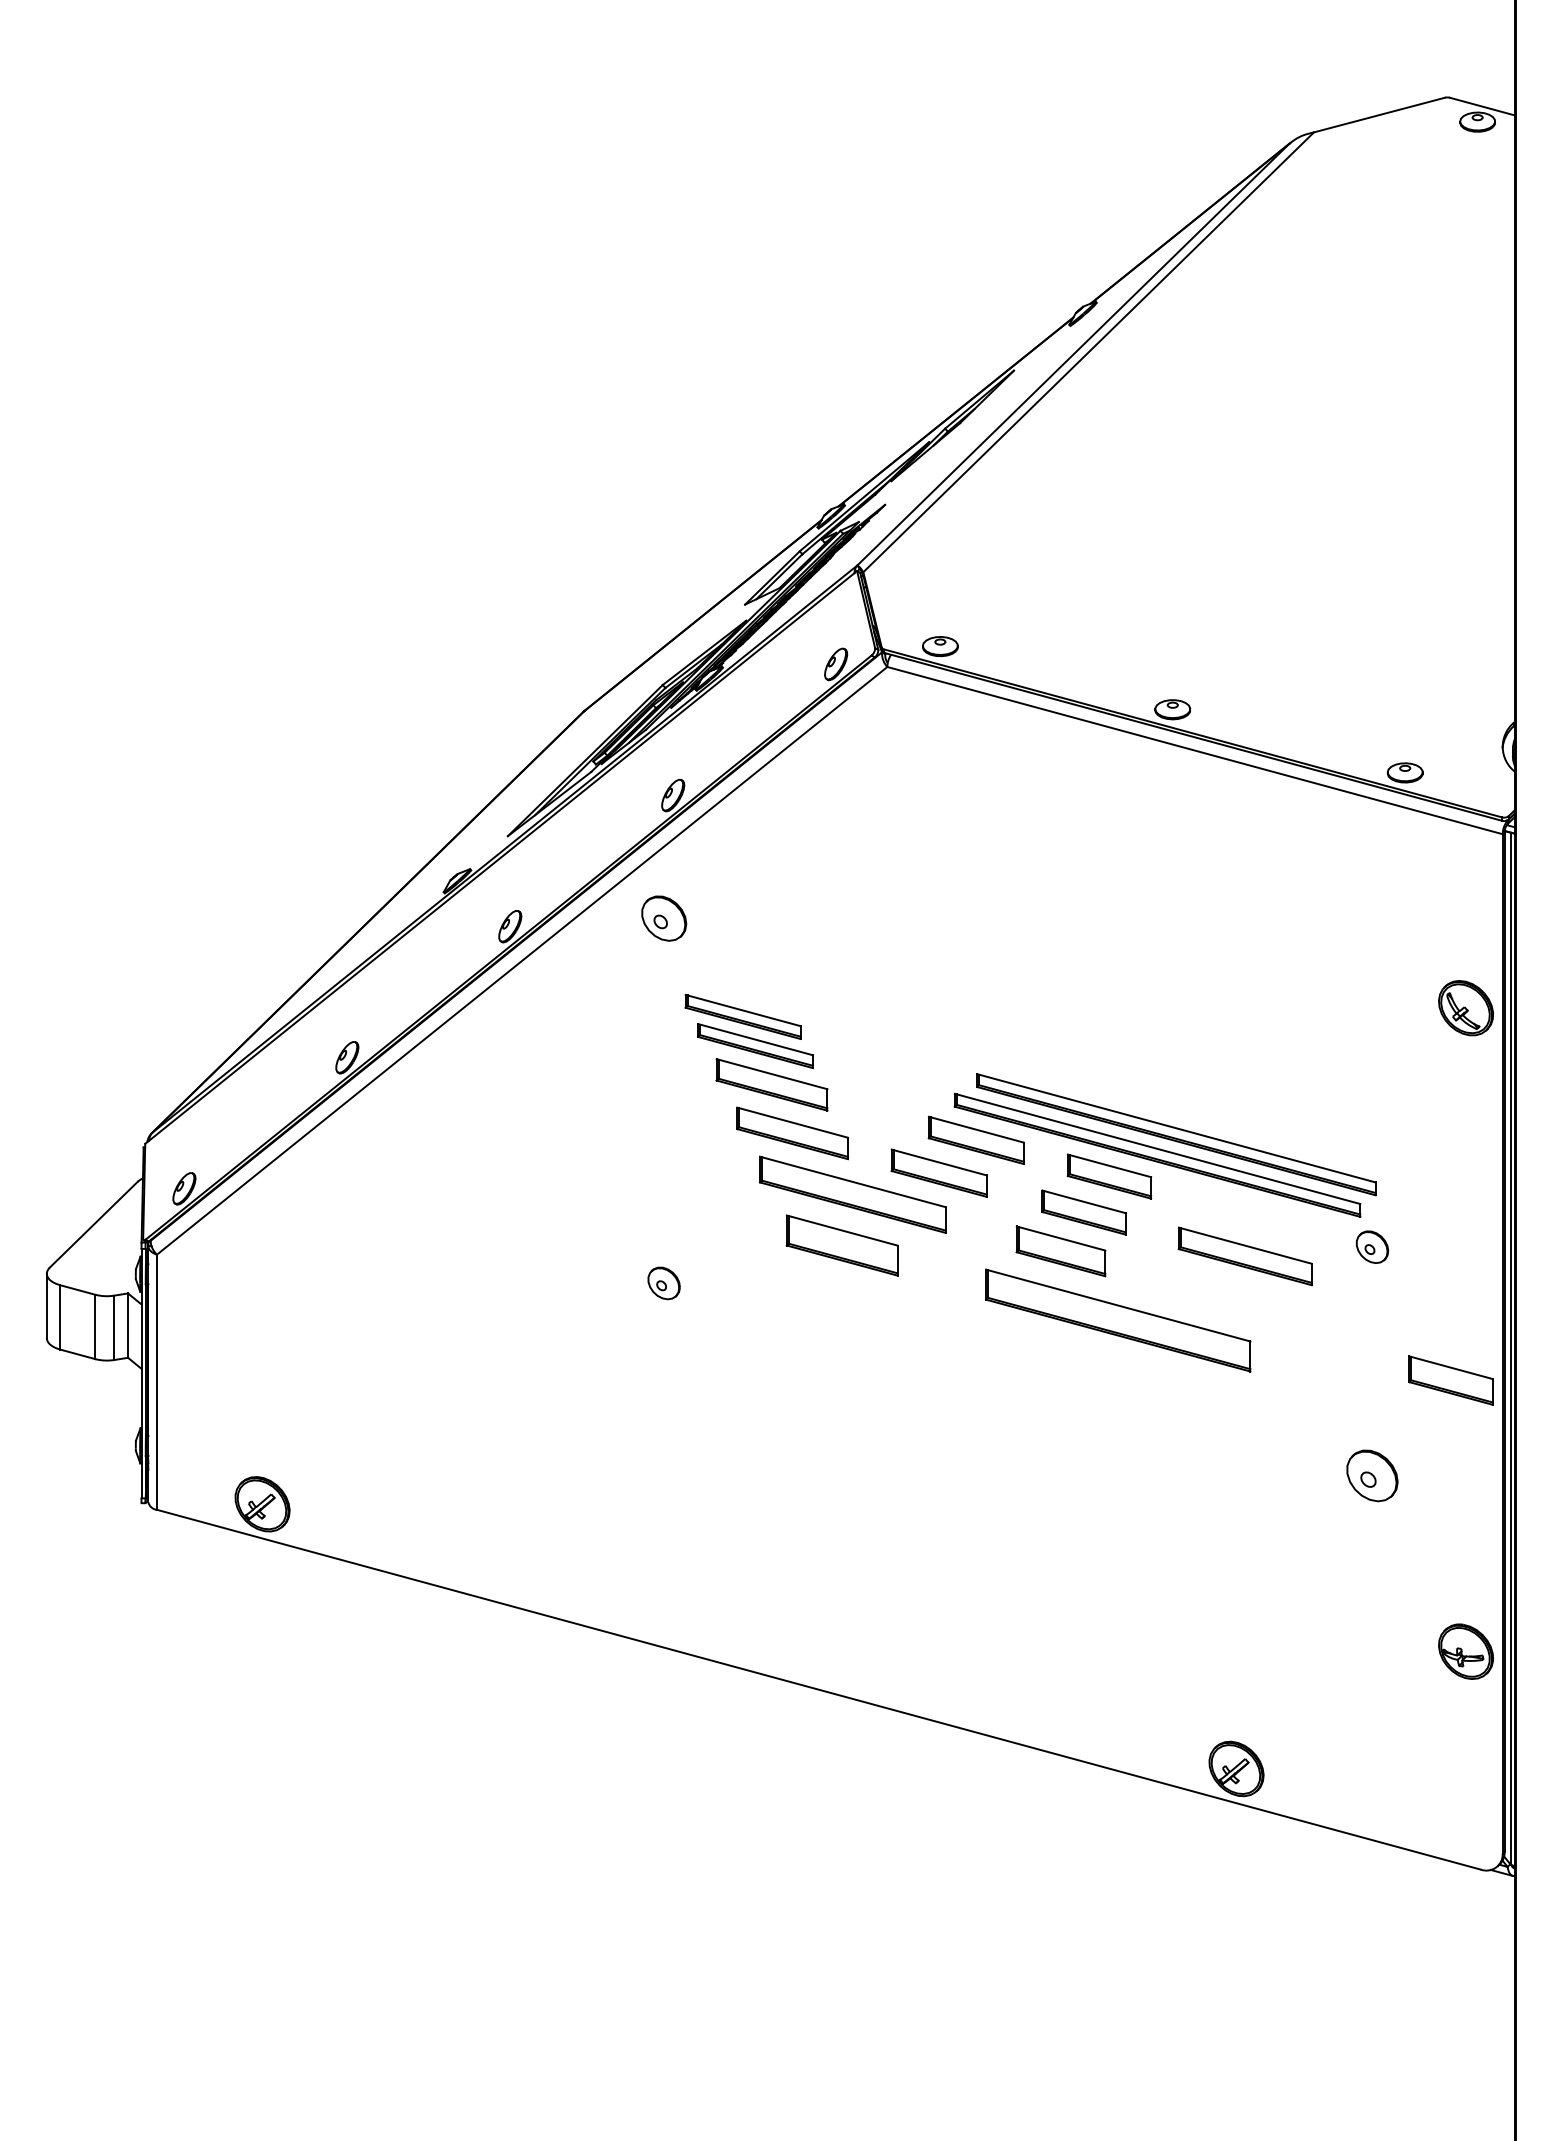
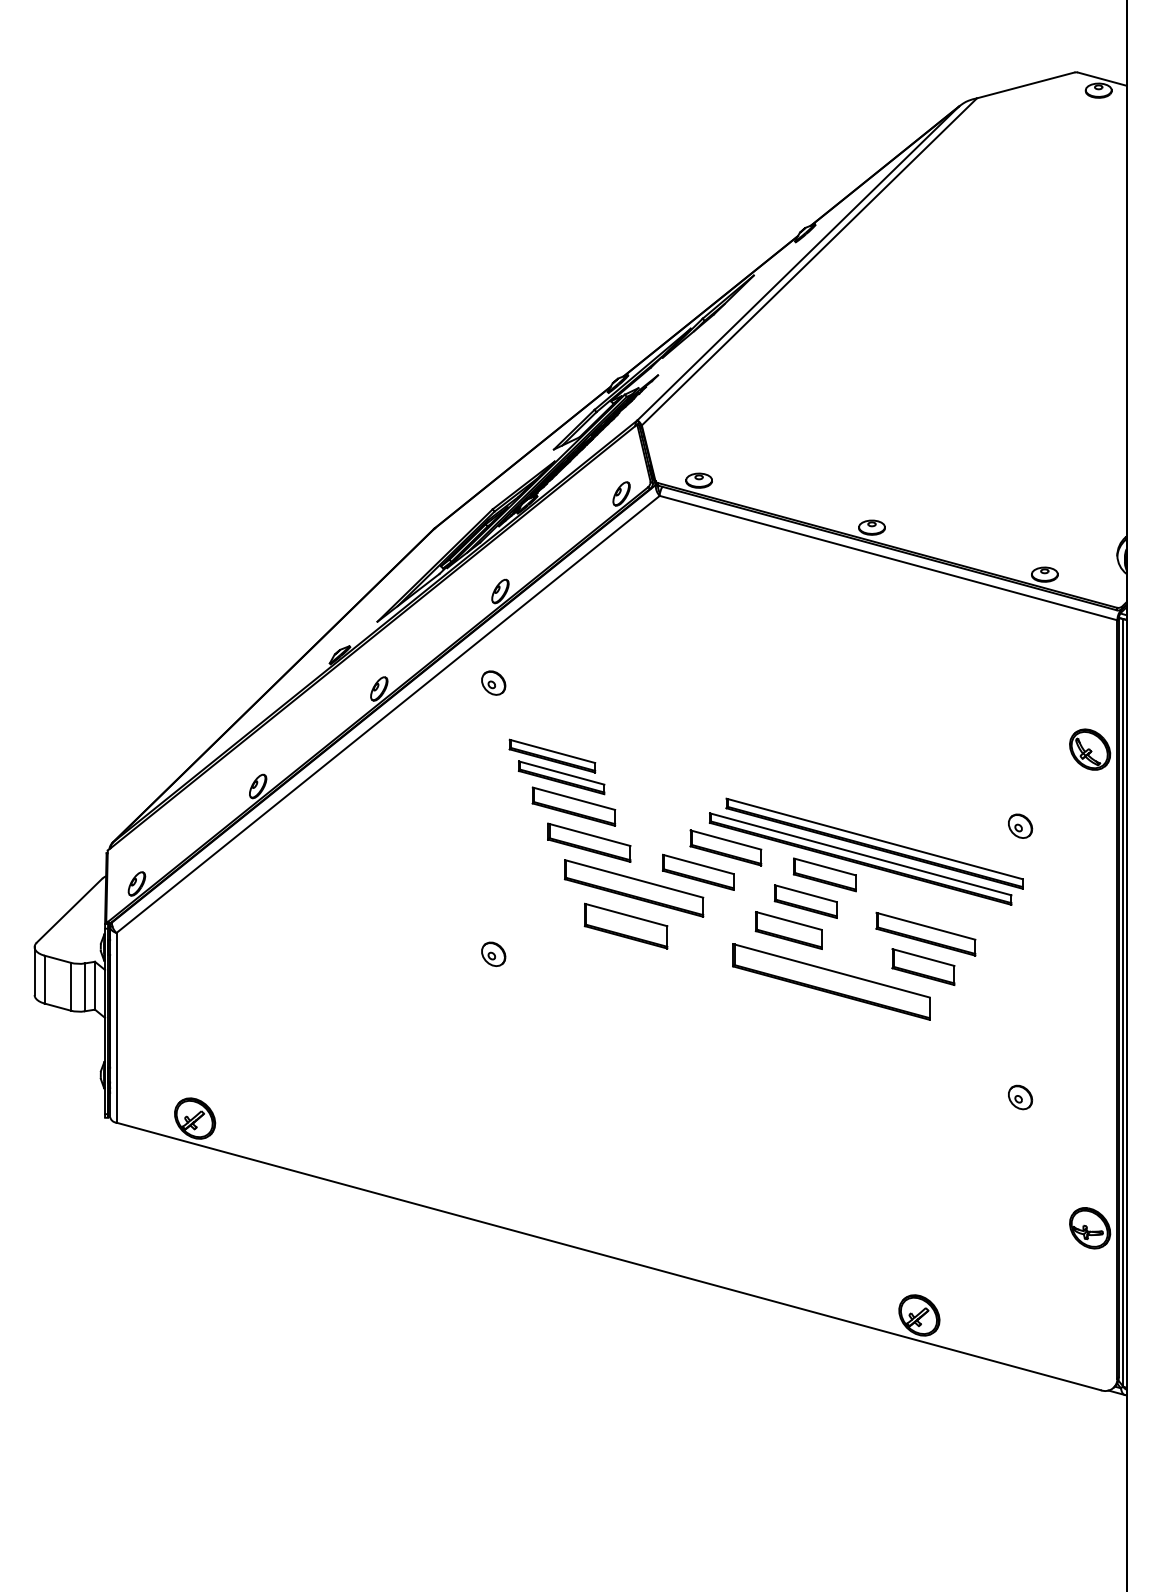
part: (663, 918) -> (493, 682), size x0.71
part: (1372, 1246) -> (1020, 825), moved
part: (1450, 1380) -> (923, 967), moved
part: (1372, 1475) -> (1020, 1097), size x0.62

